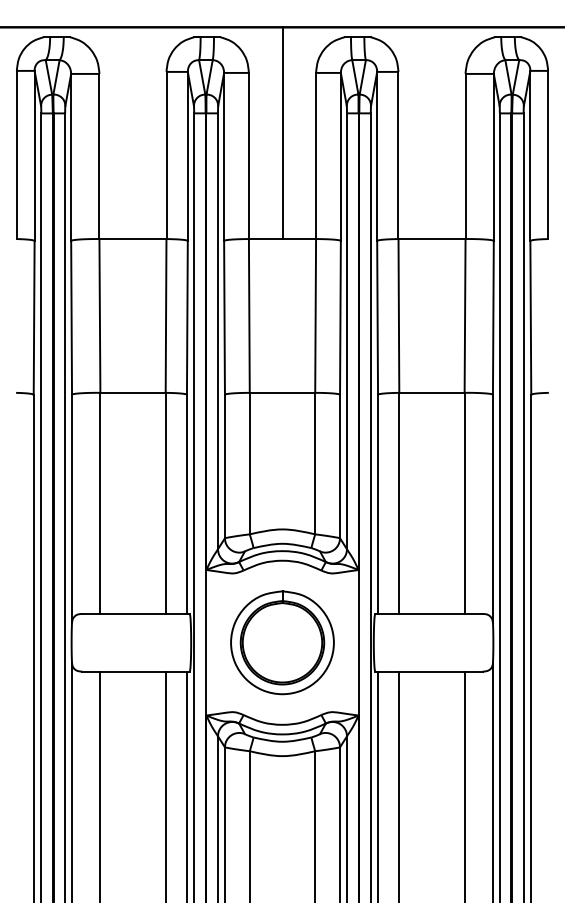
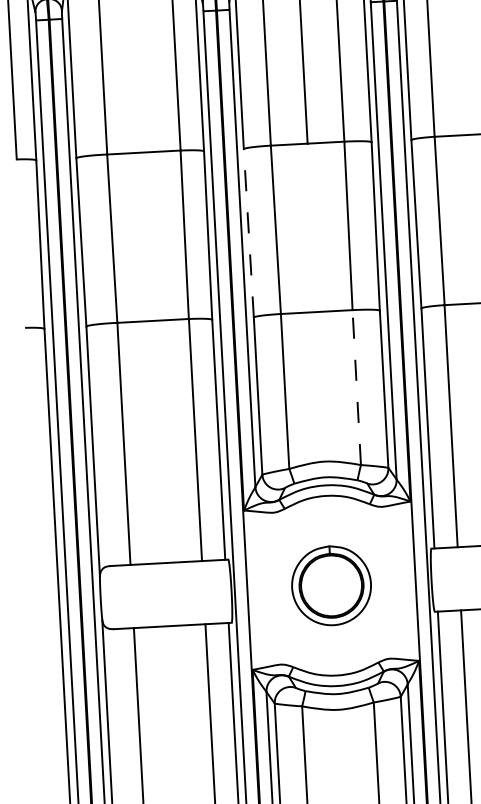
line: (224, 317) -> (248, 233), solid -> dashed
line: (315, 463) -> (357, 387), solid -> dashed
part: (282, 642) -> (331, 585), size x0.7

